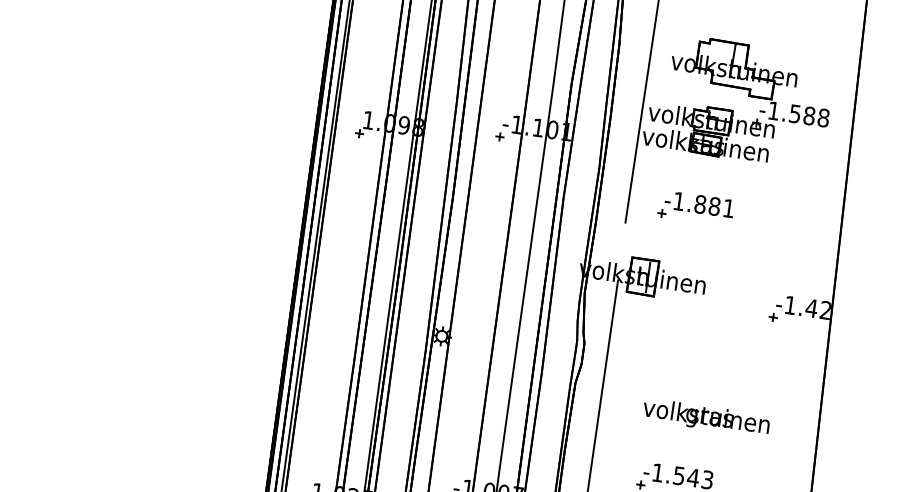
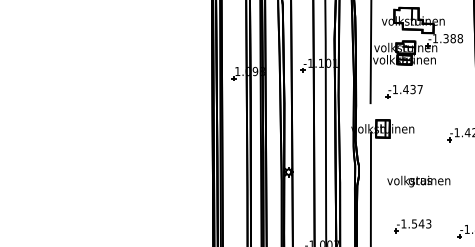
text: (794, 111) -> (445, 37), -1.588 -> -1.388
text: (713, 206) -> (412, 89), -1.881 -> -1.437
text: (705, 417) -> (418, 181), moved

